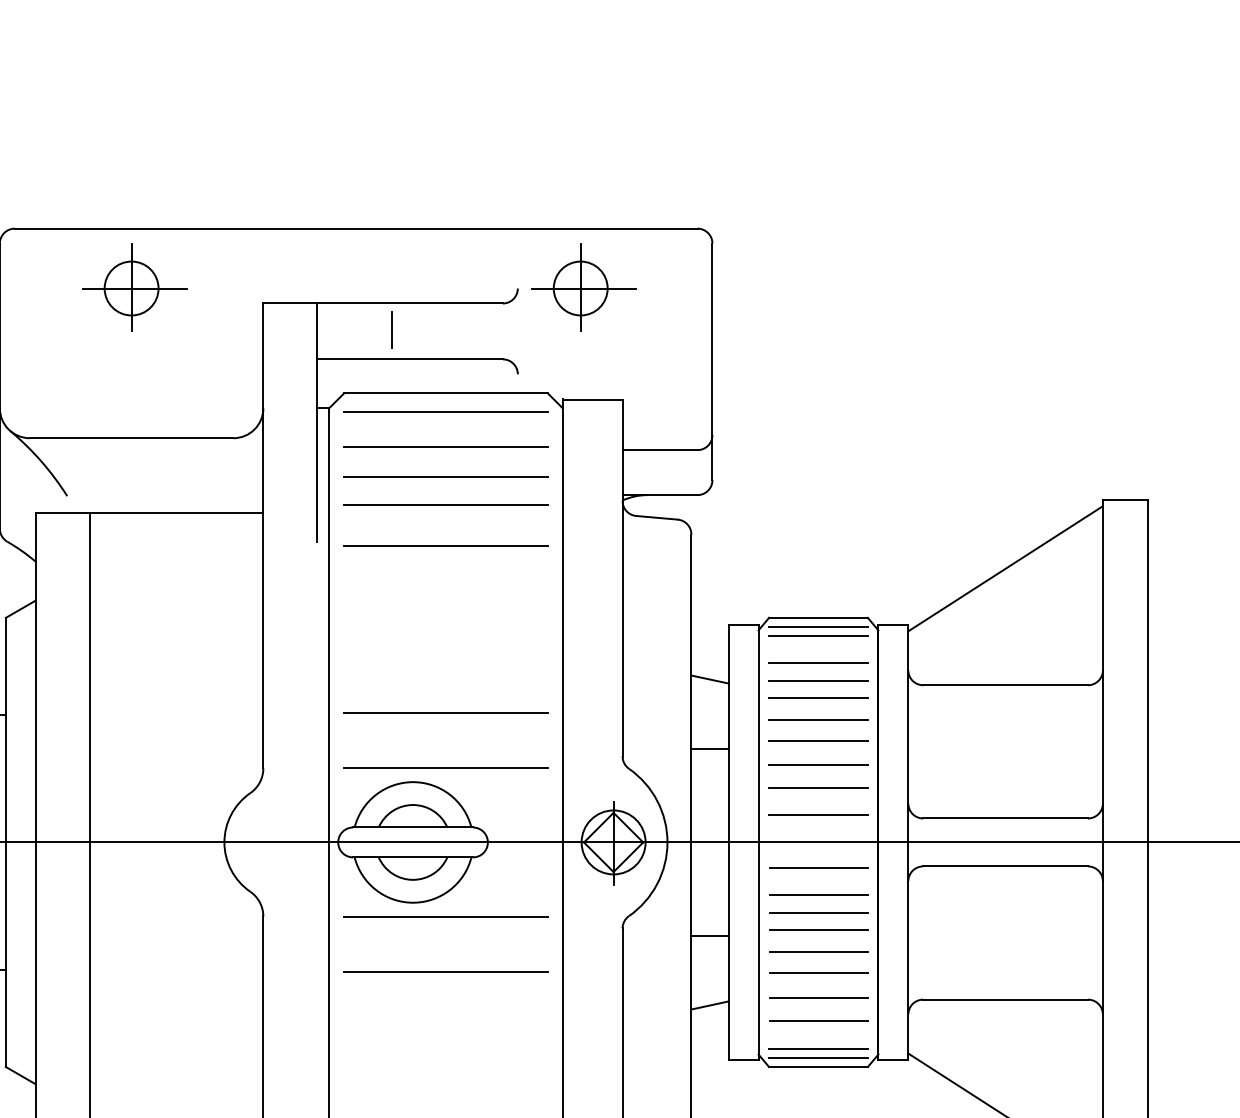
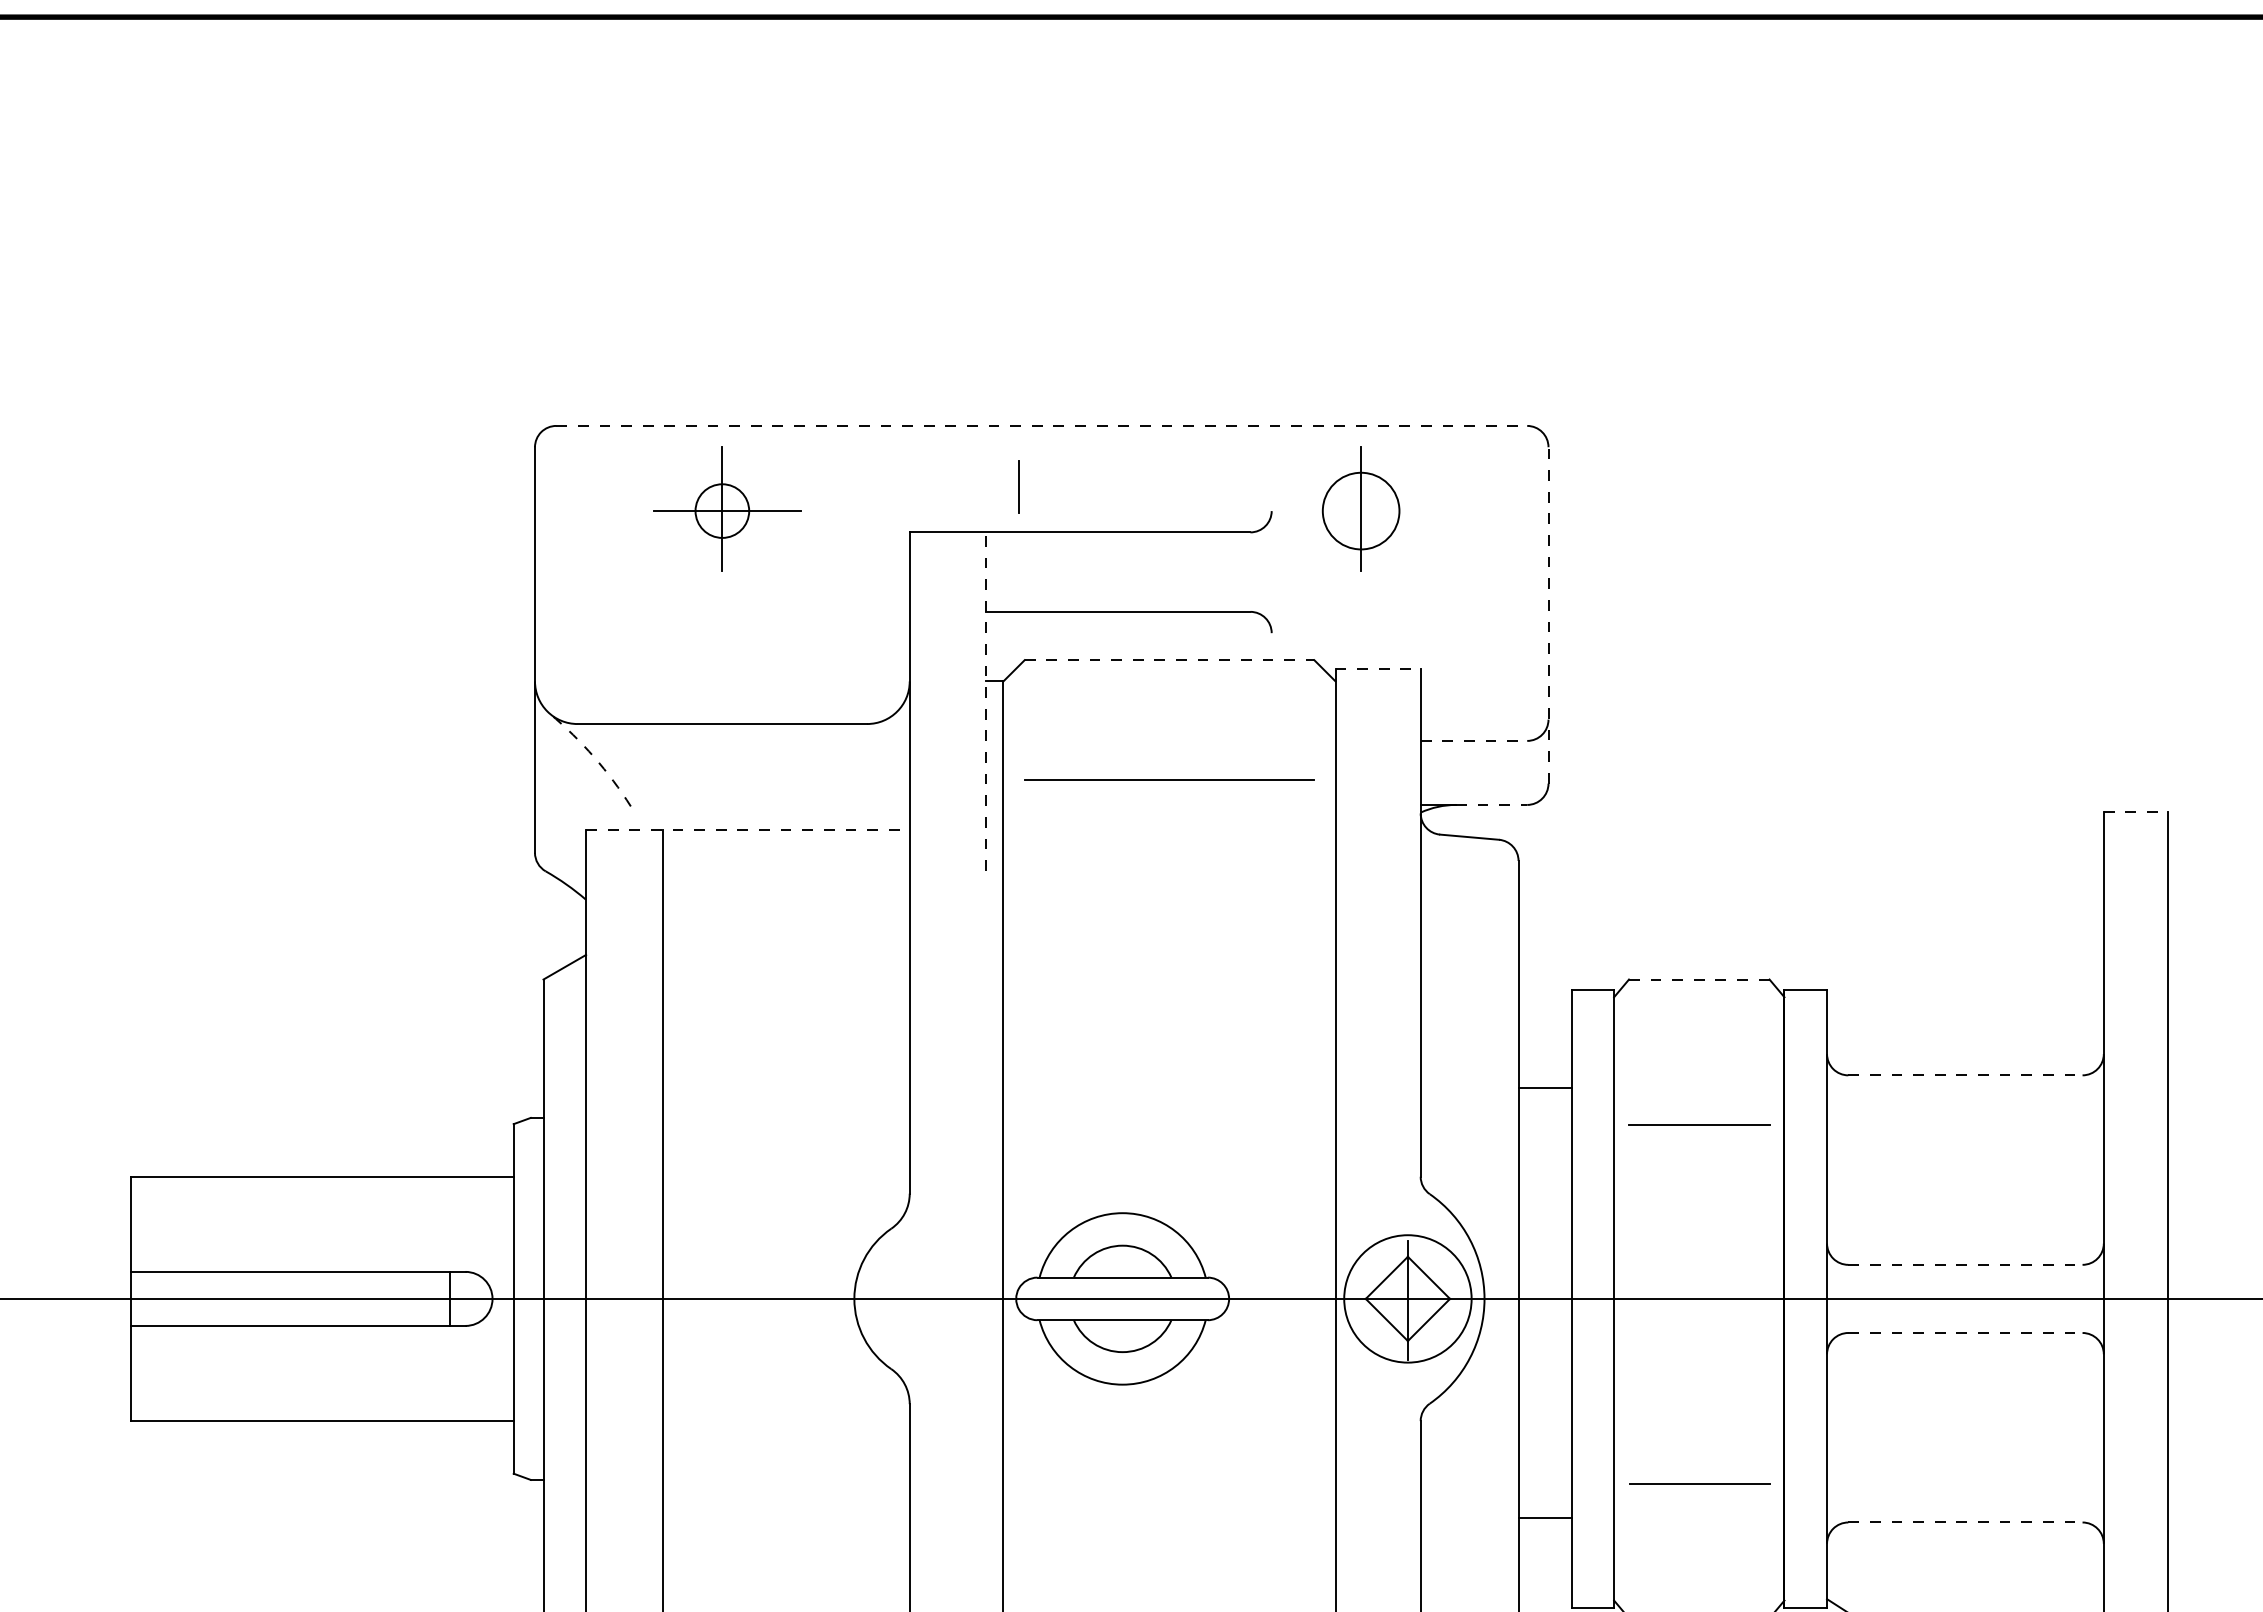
line: (356, 228) -> (1042, 425), solid -> dashed
circle: (131, 288) -> (722, 510), size x0.7
line: (583, 288) -> (1365, 511), removed
line: (391, 329) -> (1018, 486), moved
line: (712, 361) -> (1548, 614), solid -> dashed
line: (445, 393) -> (1169, 660), solid -> dashed
line: (592, 399) -> (1378, 669), solid -> dashed
line: (445, 411) -> (1169, 686), removed
line: (317, 422) -> (986, 701), solid -> dashed
line: (445, 447) -> (1169, 736), removed
line: (660, 449) -> (1474, 740), solid -> dashed
arc: (41, 461) -> (594, 757), solid -> dashed
line: (672, 494) -> (1491, 804), solid -> dashed
line: (1125, 500) -> (2135, 812), solid -> dashed
line: (445, 505) -> (1169, 819), removed
line: (149, 513) -> (747, 830), solid -> dashed
line: (445, 545) -> (1169, 876), removed
line: (1005, 568) -> (1965, 909), removed
line: (818, 617) -> (1699, 979), solid -> dashed
line: (818, 626) -> (1699, 992), removed
line: (818, 636) -> (1699, 1005), removed
line: (818, 662) -> (1699, 1043), removed
line: (709, 679) -> (1544, 1066), removed
line: (818, 680) -> (1699, 1068), removed
line: (1005, 685) -> (1965, 1075), solid -> dashed
line: (818, 698) -> (1699, 1093), removed
line: (445, 712) -> (1169, 1114), removed
line: (818, 740) -> (1699, 1154), removed
line: (709, 749) -> (1544, 1088), moved
line: (818, 765) -> (1699, 1189), removed
line: (445, 767) -> (1169, 1192), removed
line: (818, 788) -> (1699, 1221), removed
line: (818, 815) -> (1699, 1260), removed
line: (1005, 818) -> (1965, 1264), solid -> dashed
circle: (613, 842) -> (1407, 1298), size x1.4
line: (1005, 866) -> (1965, 1332), solid -> dashed
line: (818, 868) -> (1699, 1335), removed
line: (818, 894) -> (1699, 1373), removed
line: (818, 913) -> (1699, 1399), removed
line: (445, 917) -> (1169, 1405), removed
line: (818, 930) -> (1699, 1424), removed
line: (709, 935) -> (1544, 1517), moved
line: (818, 951) -> (1699, 1454), removed
line: (445, 972) -> (1169, 1483), removed
line: (818, 997) -> (1699, 1519), removed
line: (1005, 999) -> (1965, 1522), solid -> dashed
line: (709, 1005) -> (1544, 1530), removed
line: (818, 1020) -> (1699, 1552), removed
line: (818, 1048) -> (1699, 1592), removed
line: (818, 1057) -> (1699, 1605), removed

